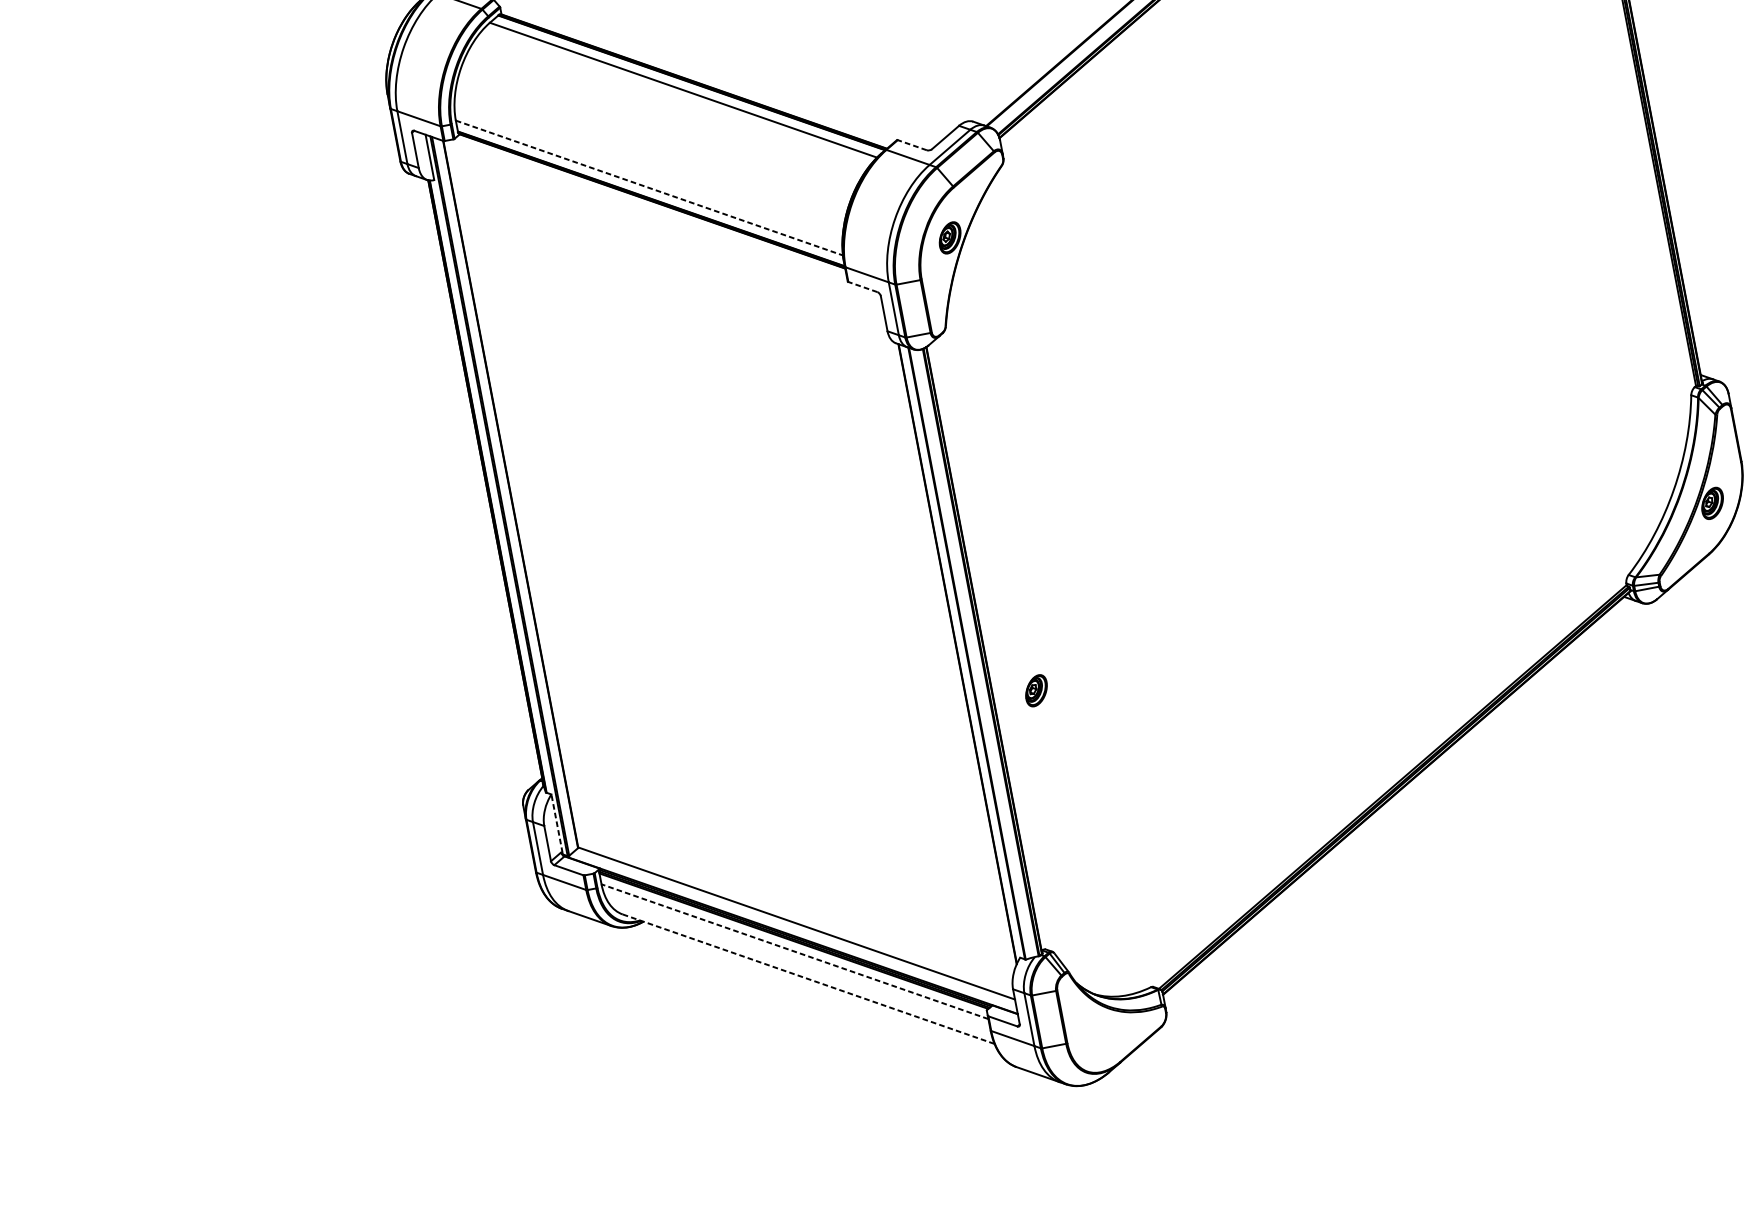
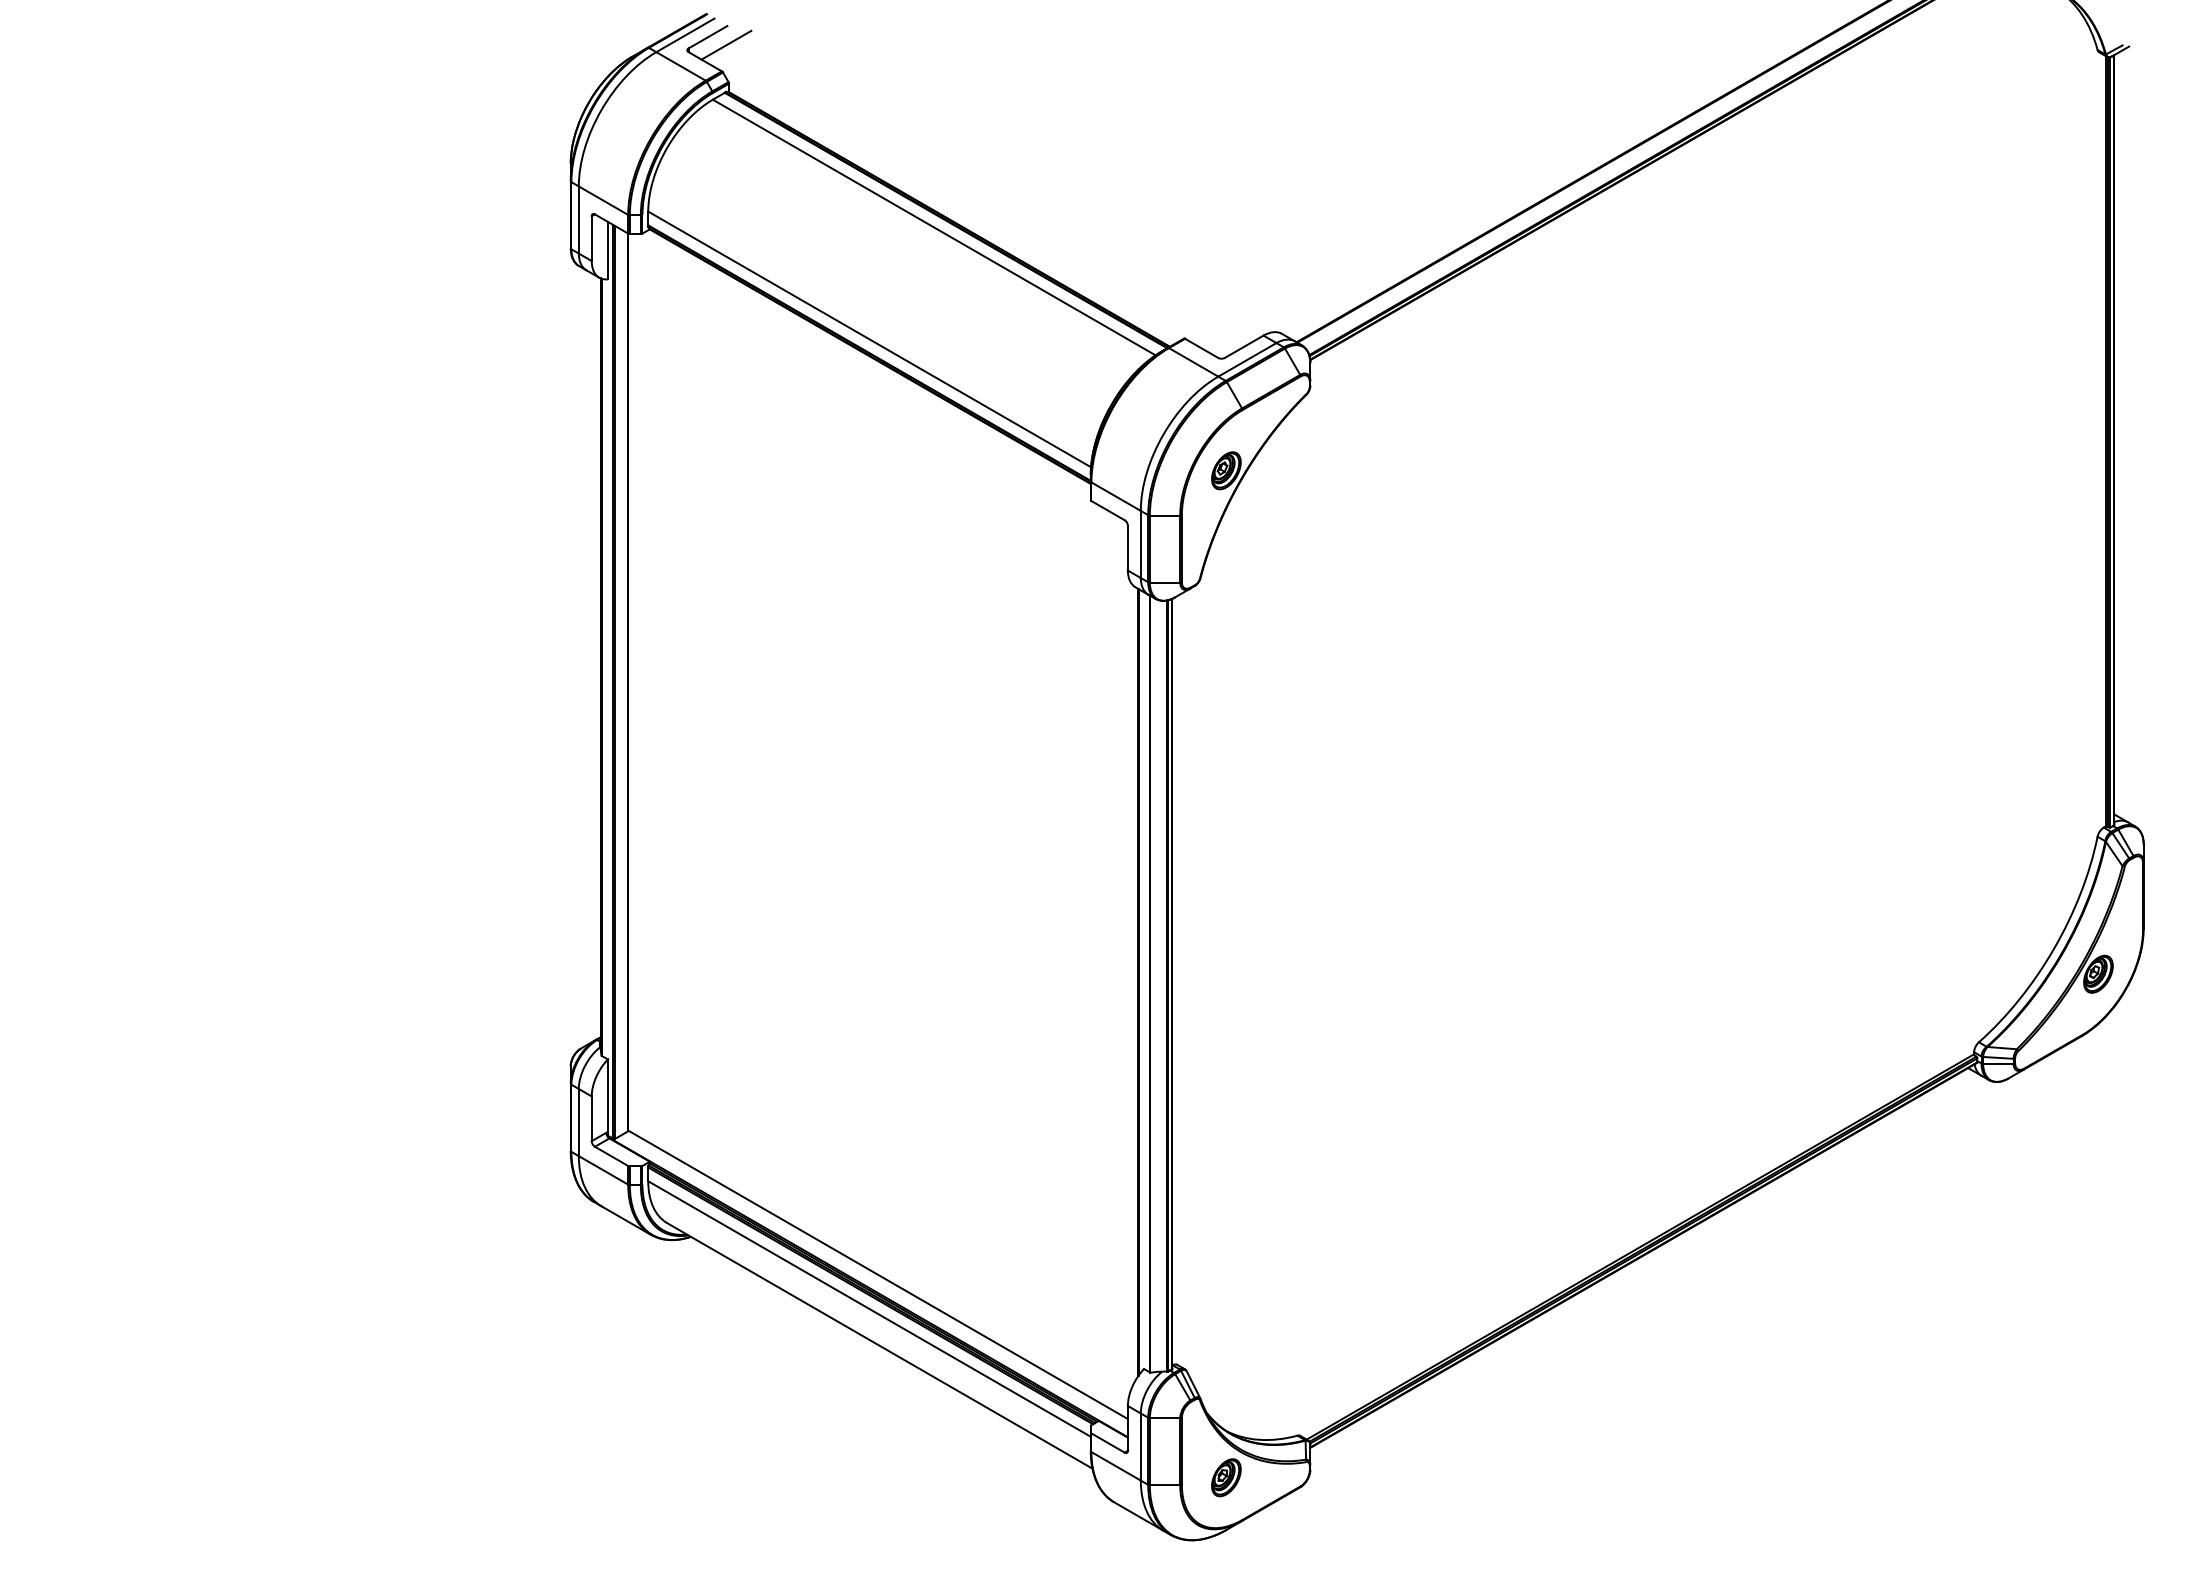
line: (912, 145) -> (1201, 348), dashed -> solid
line: (649, 188) -> (869, 339), dashed -> solid
line: (862, 287) -> (1107, 510), dashed -> solid
part: (1036, 690) -> (1226, 1477), moved
line: (556, 823) -> (607, 1096), dashed -> solid
line: (794, 951) -> (869, 1308), dashed -> solid
line: (808, 978) -> (879, 1345), dashed -> solid

